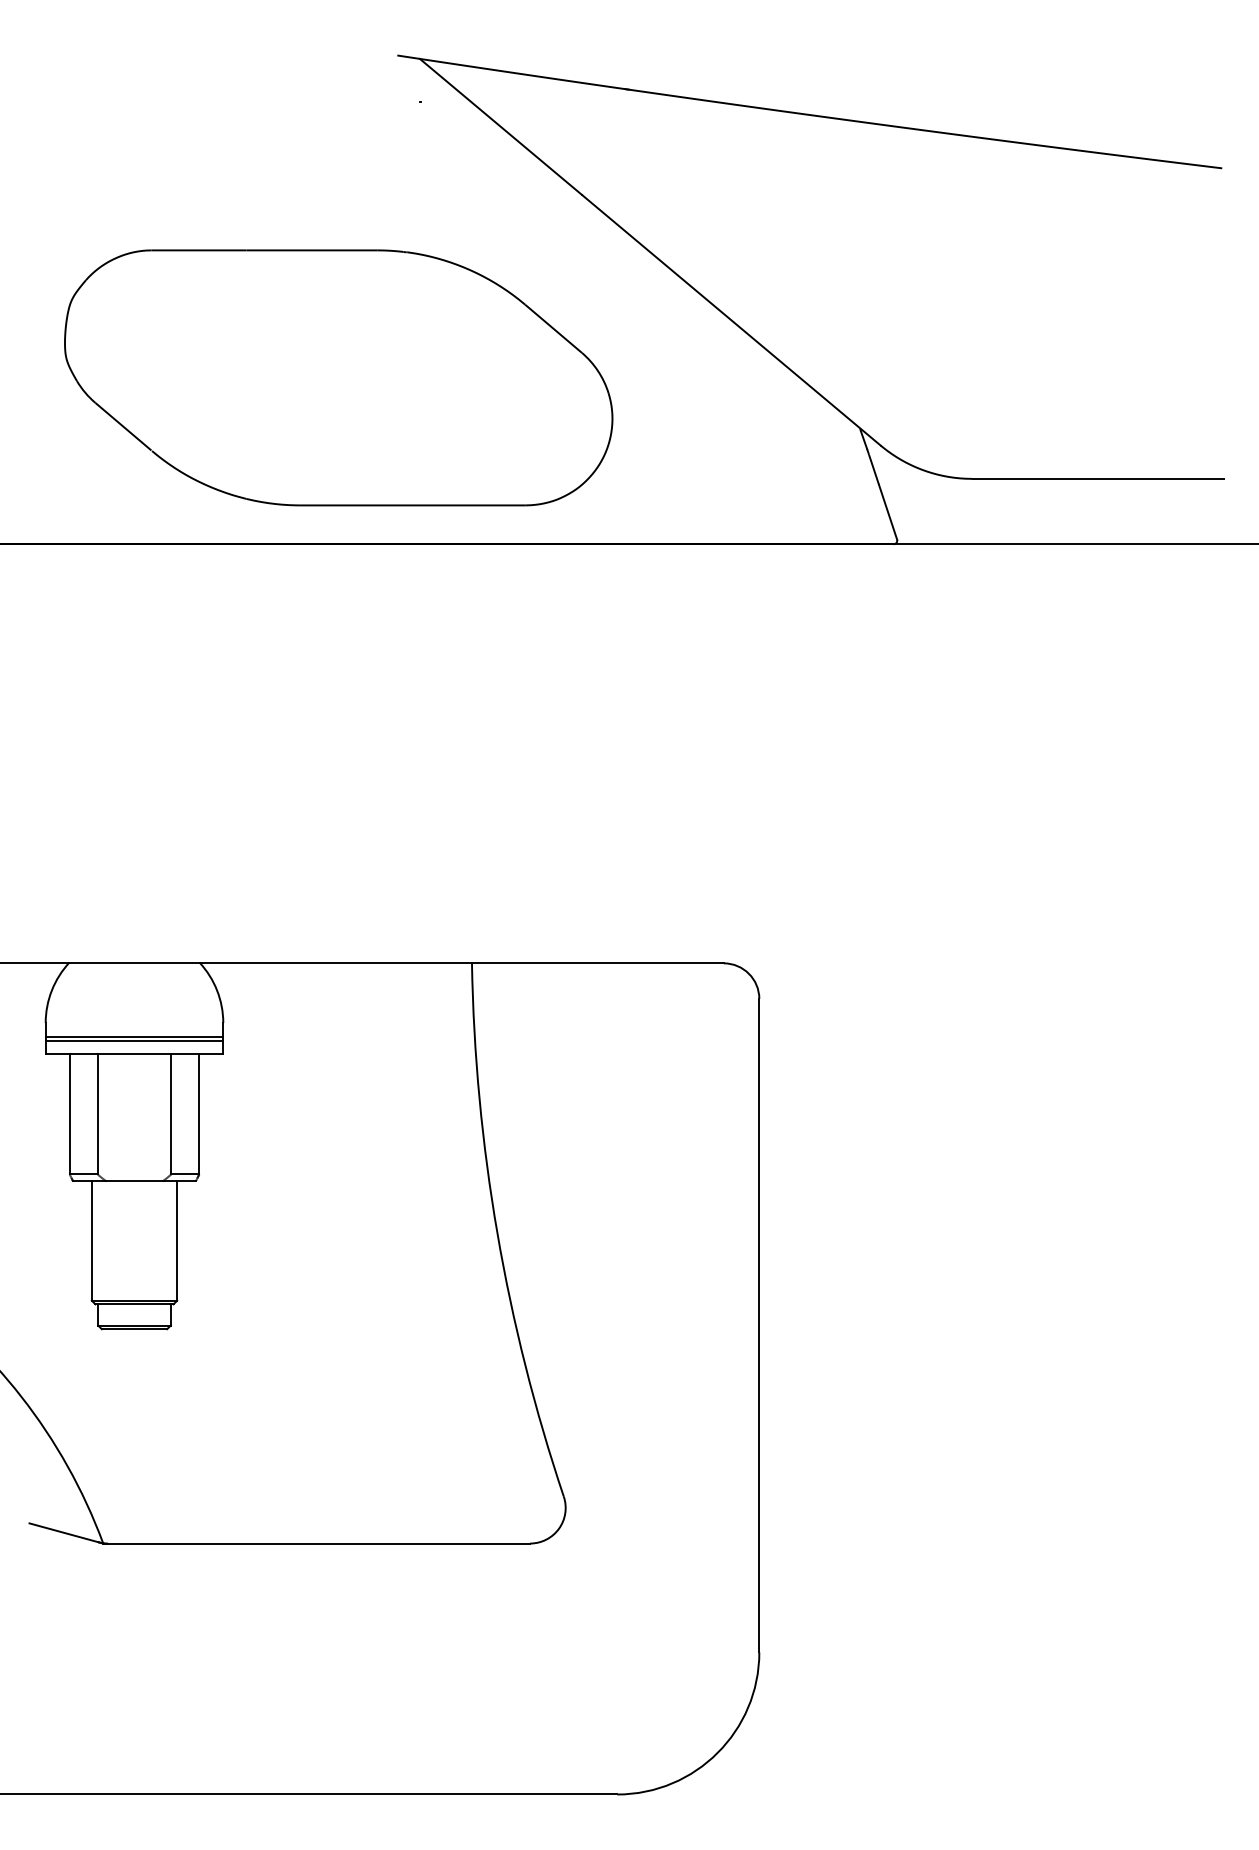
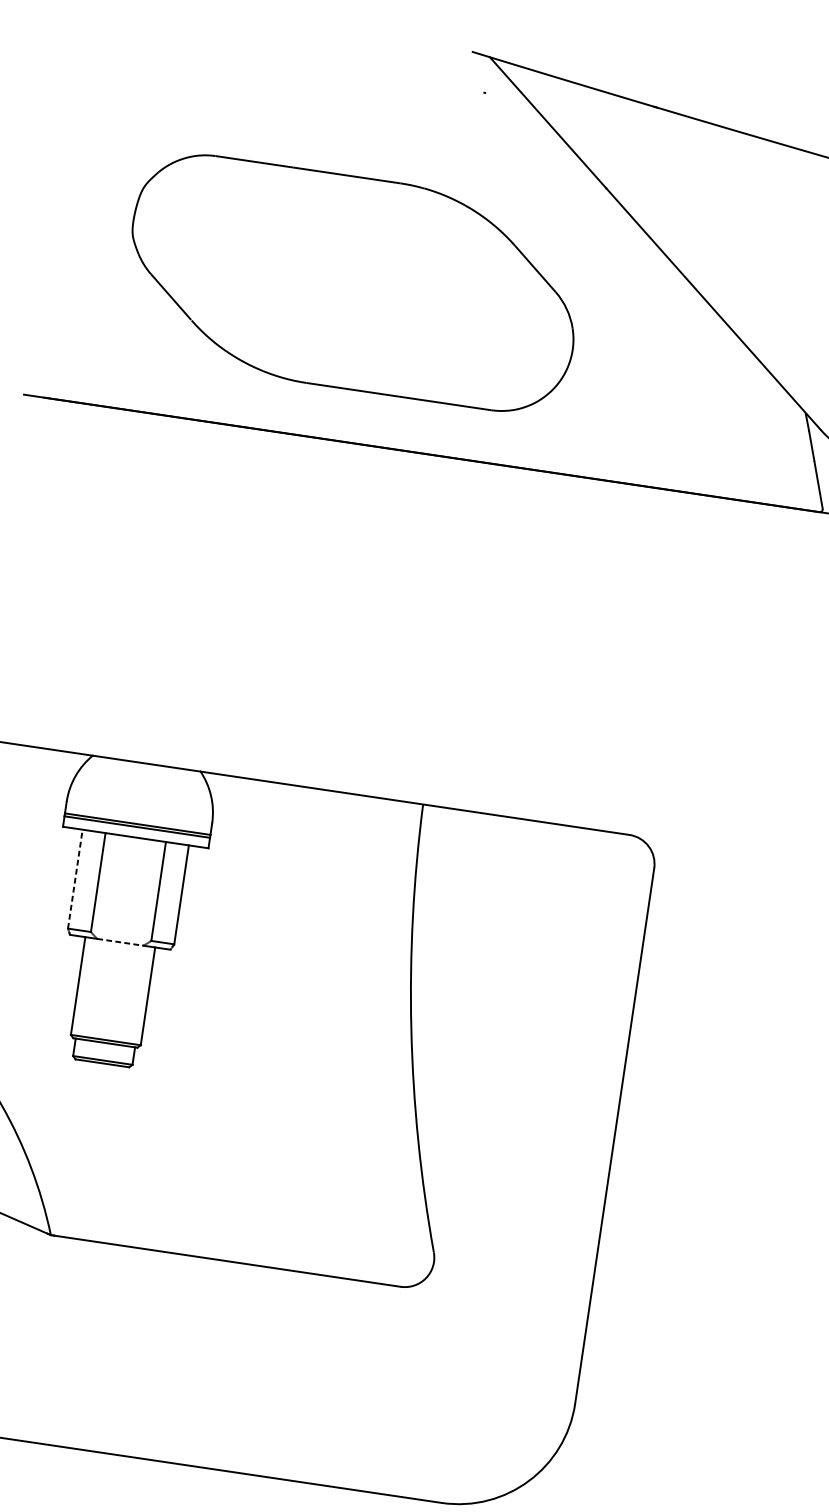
part: (338, 377) -> (353, 282), moved
line: (69, 1113) -> (75, 878), solid -> dashed
line: (134, 1181) -> (120, 942), solid -> dashed

